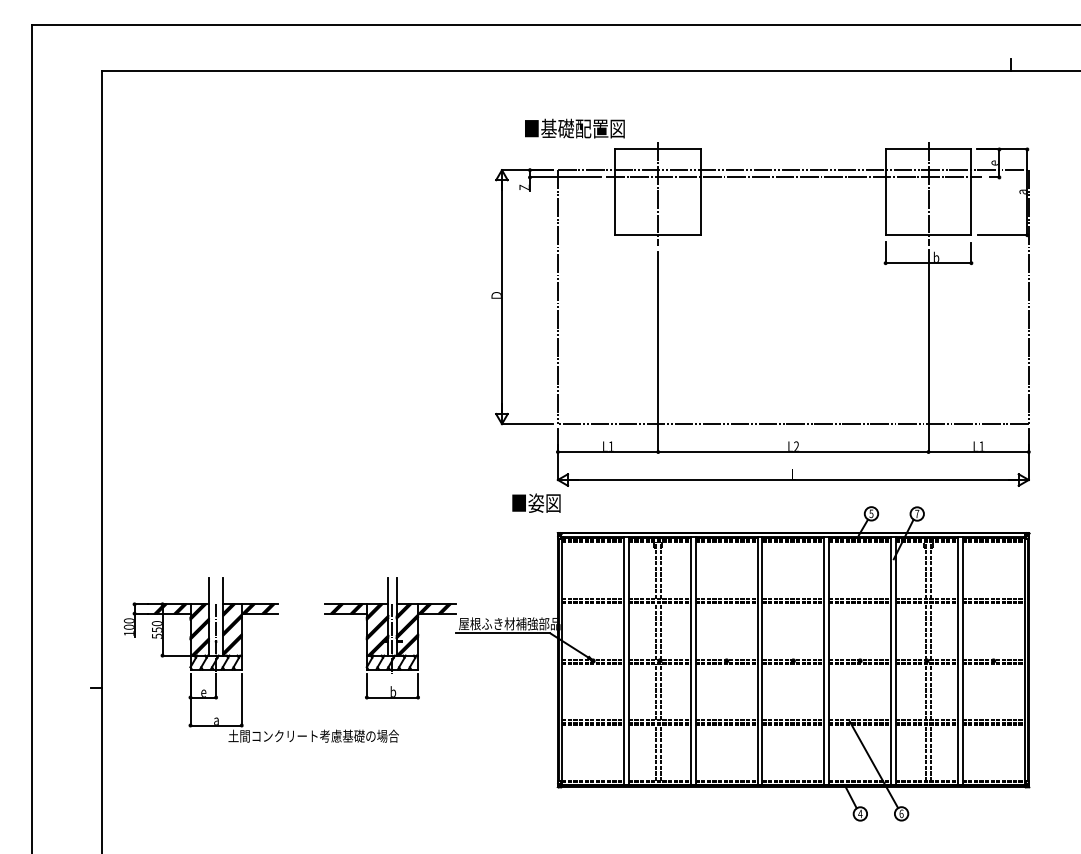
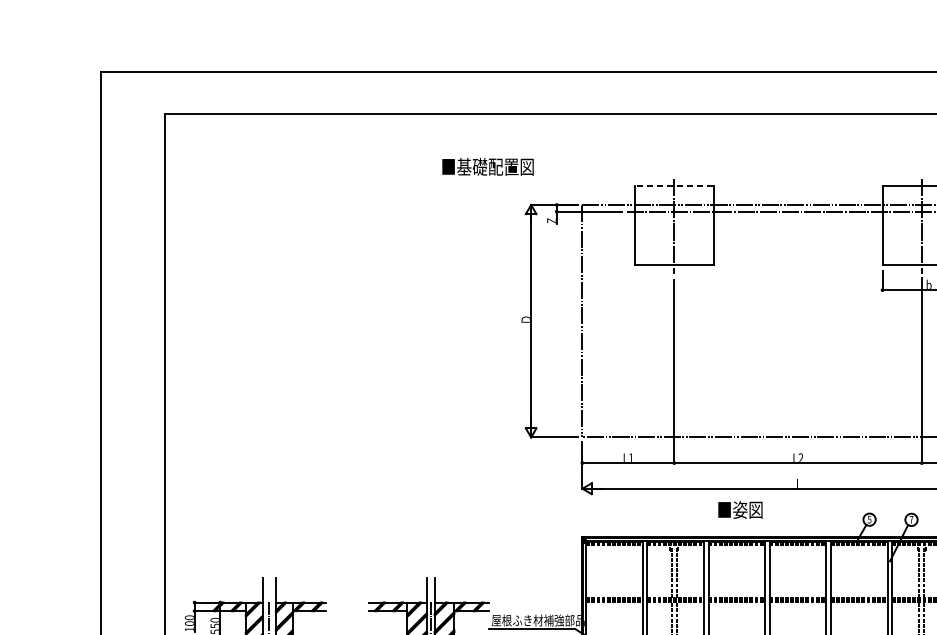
text: (574, 128) -> (487, 166), moved
line: (658, 149) -> (674, 186), solid -> dashed
text: (536, 502) -> (740, 509), moved

